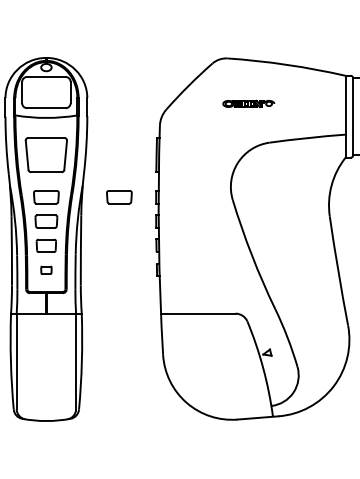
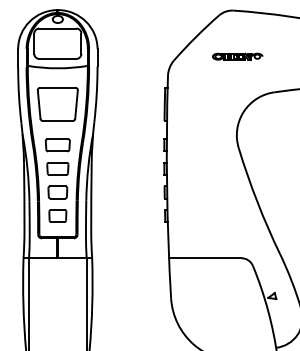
part: (248, 103) -> (237, 56), moved
part: (119, 197) -> (128, 145), removed
part: (46, 270) -> (57, 216), size x1.67

